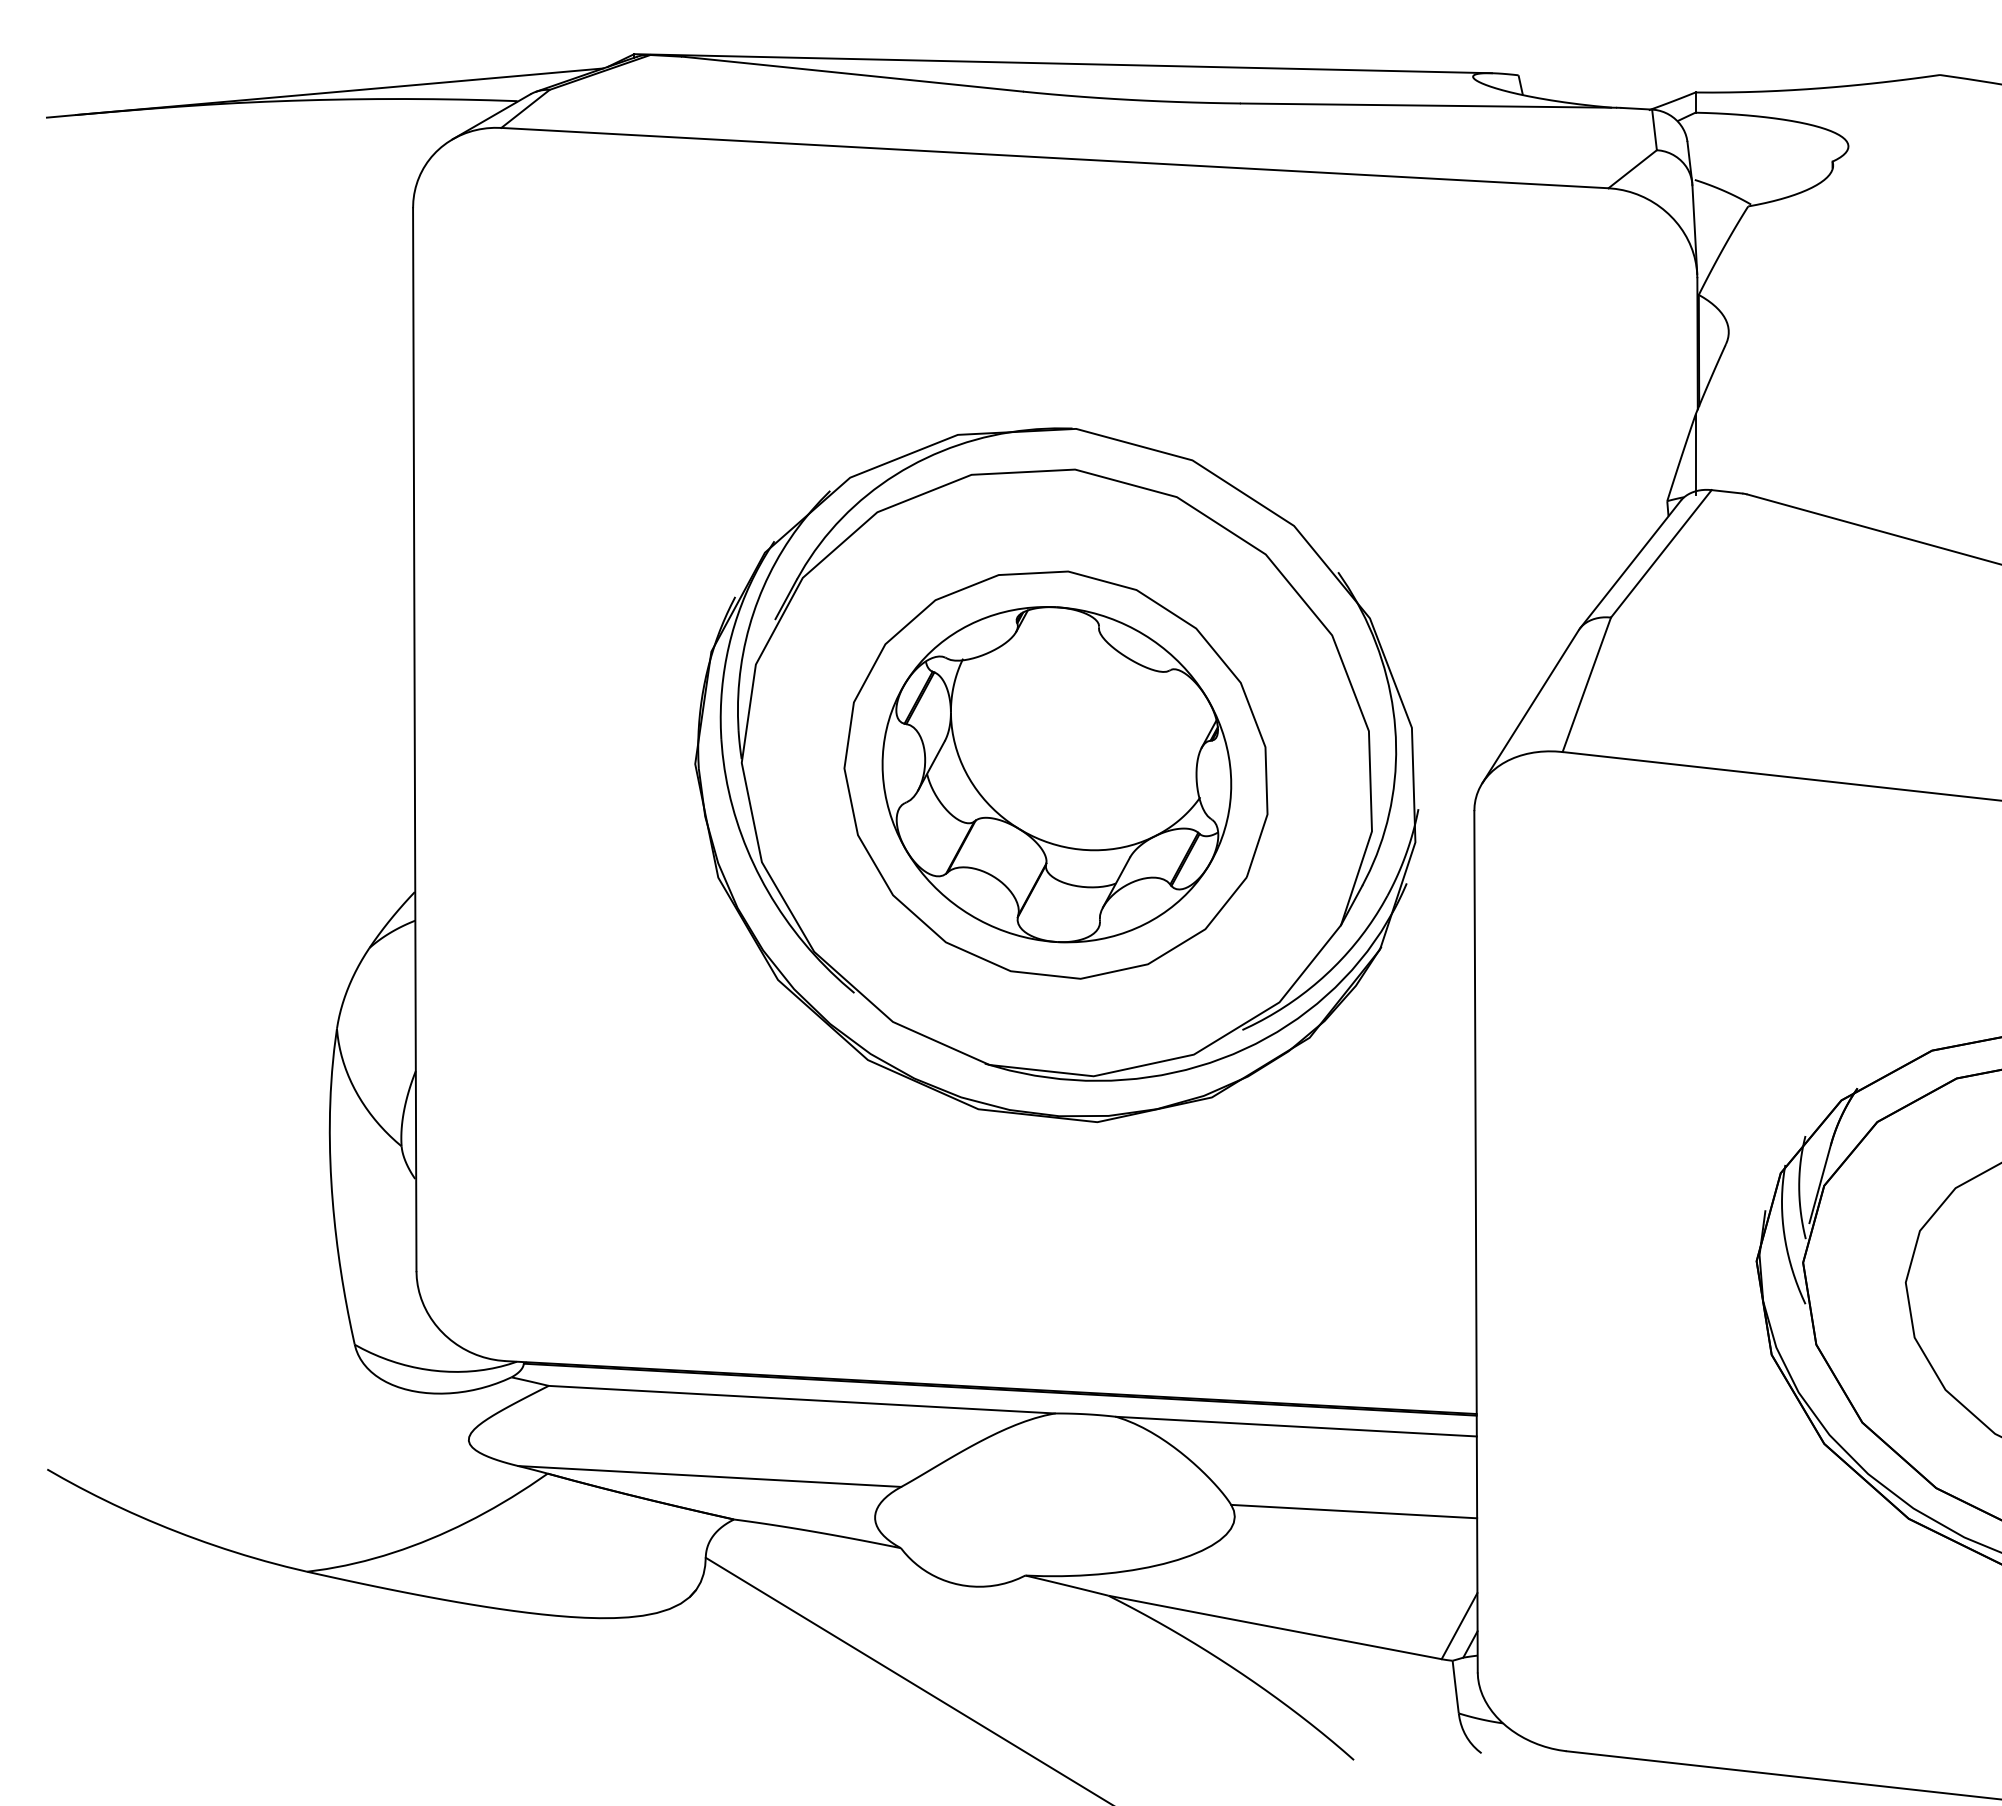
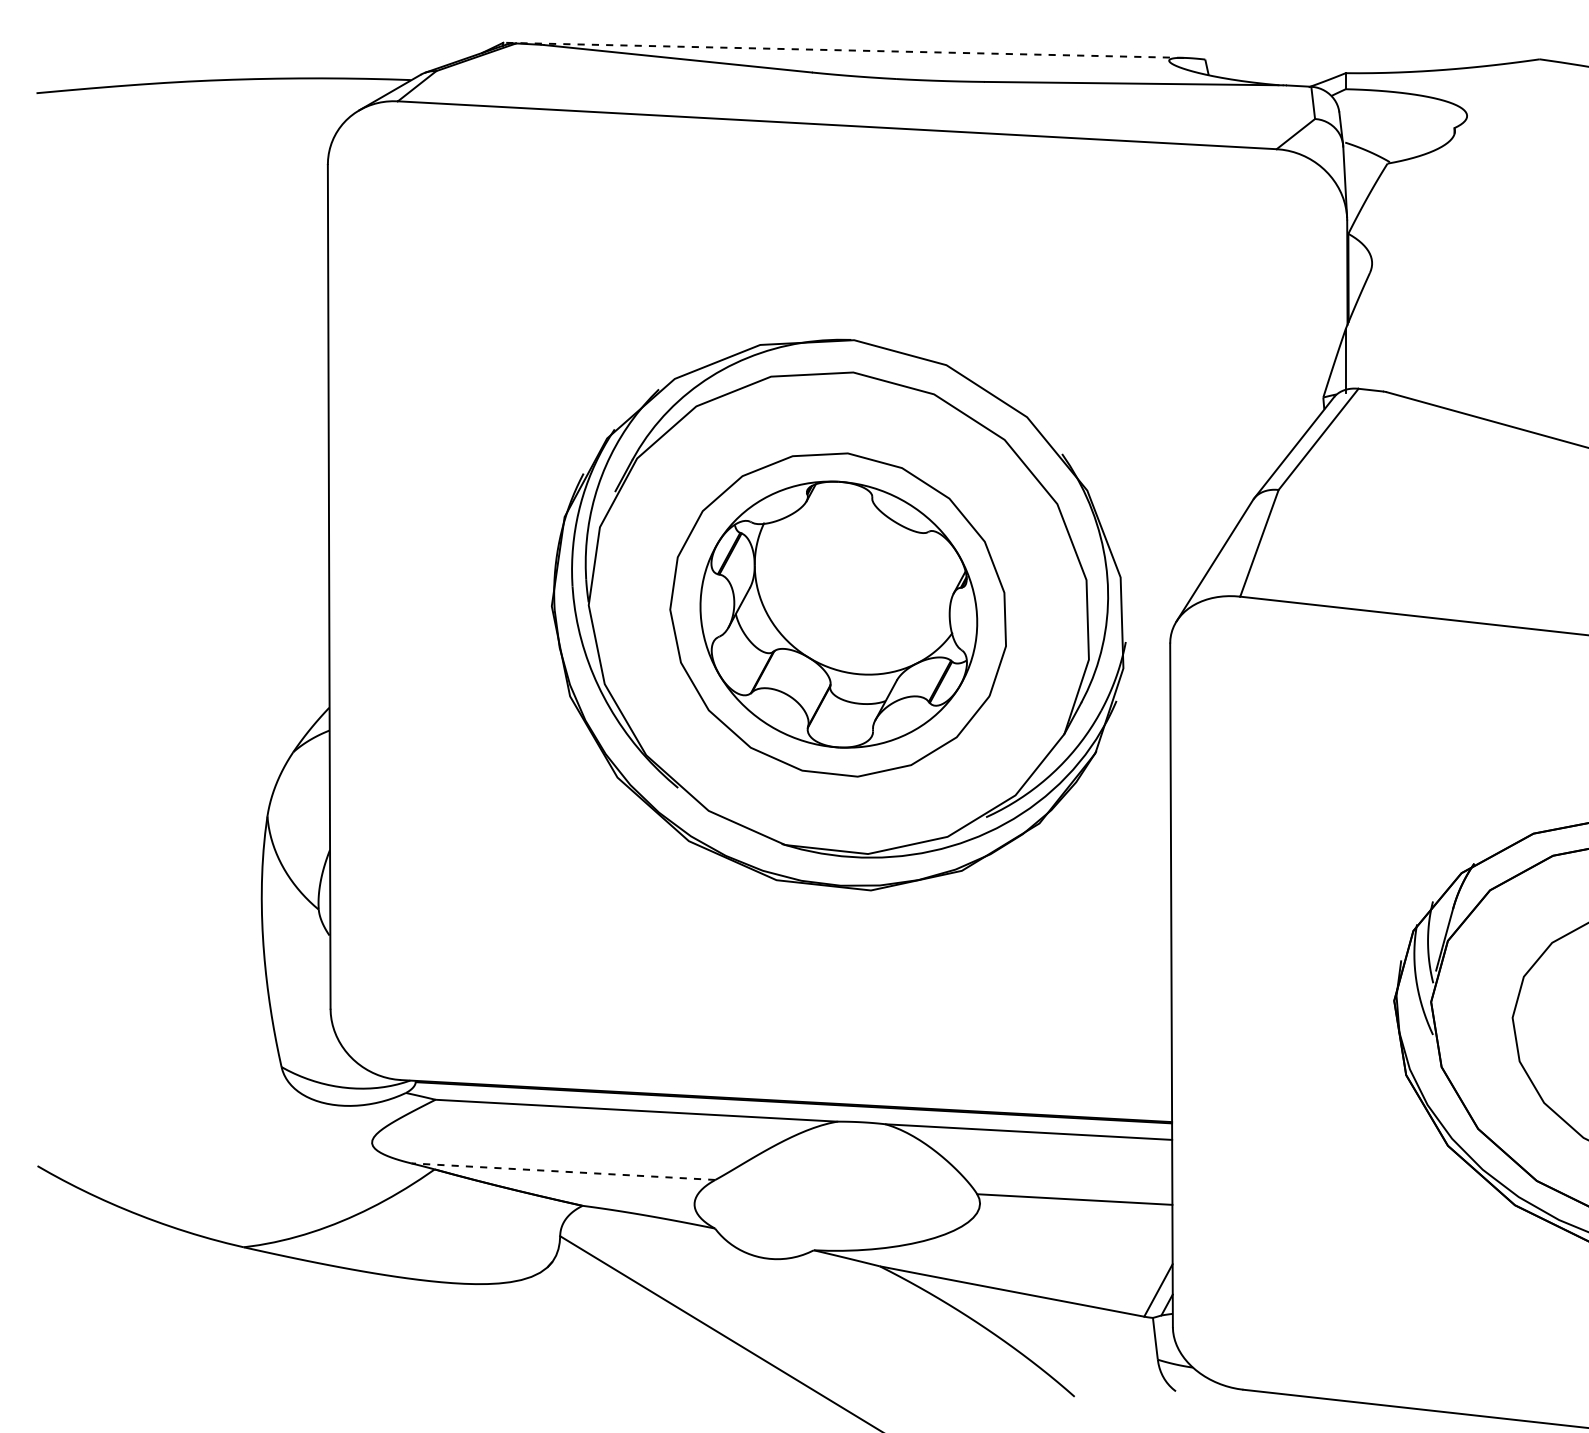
line: (1063, 63) -> (844, 50), solid -> dashed
line: (339, 91) -> (269, 72), removed
line: (709, 1476) -> (563, 1171), solid -> dashed

